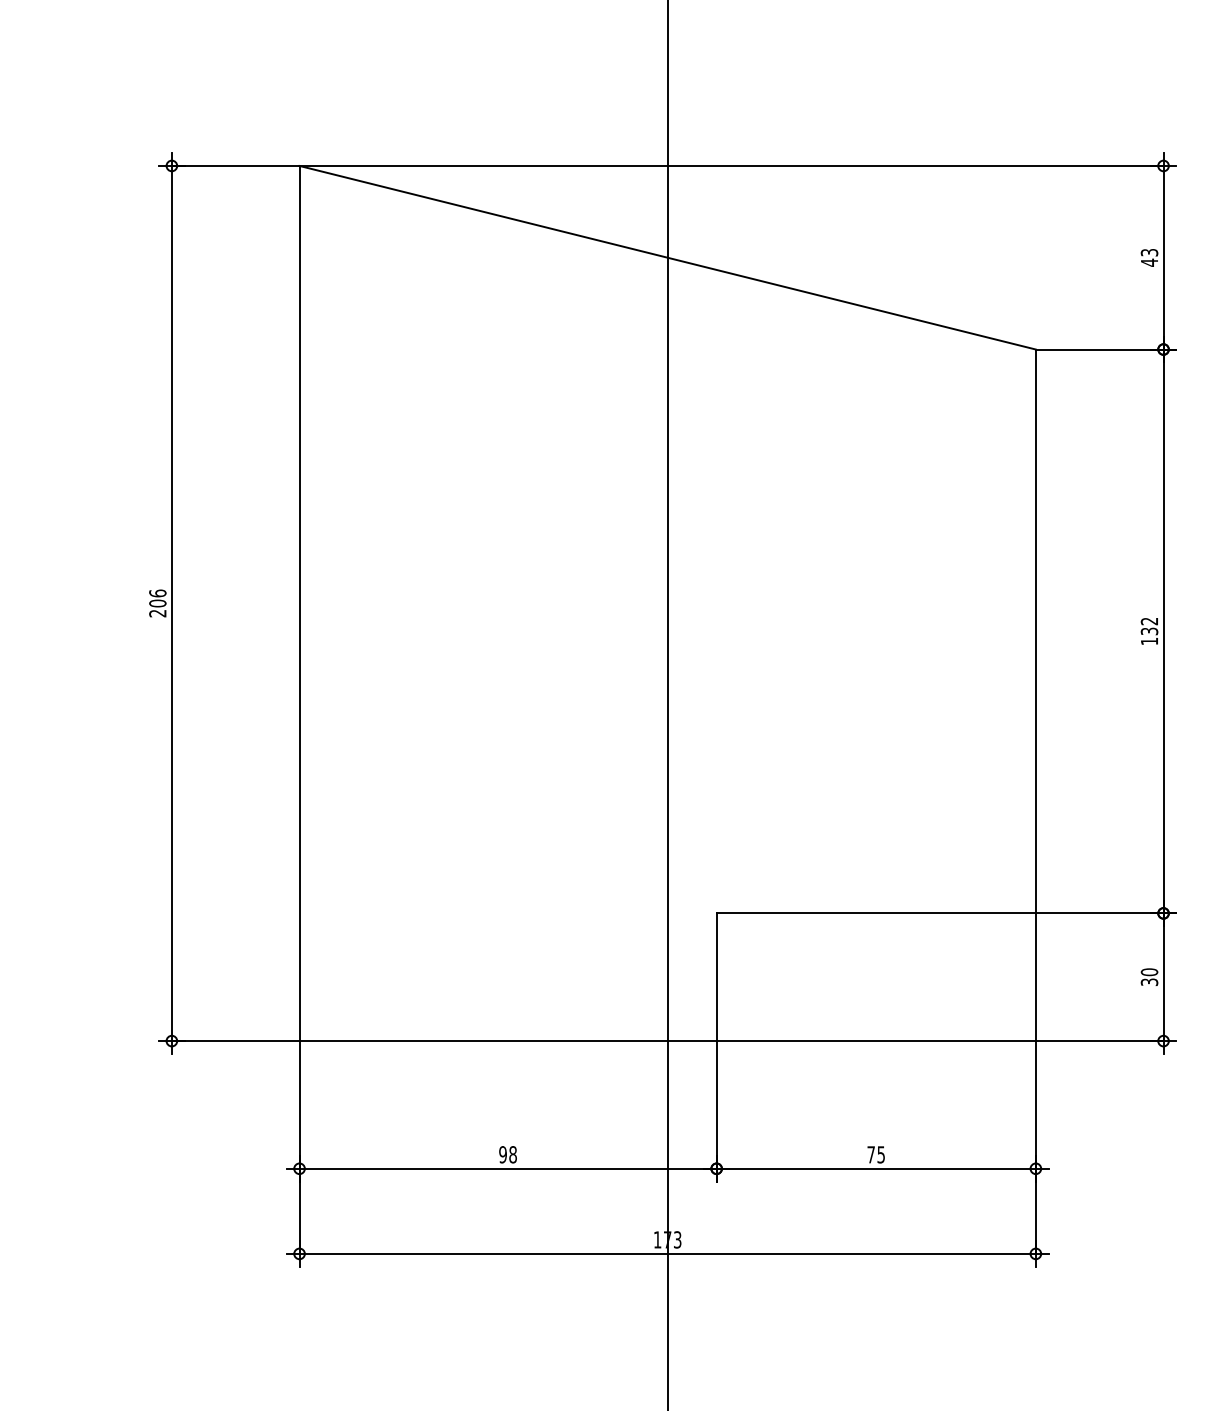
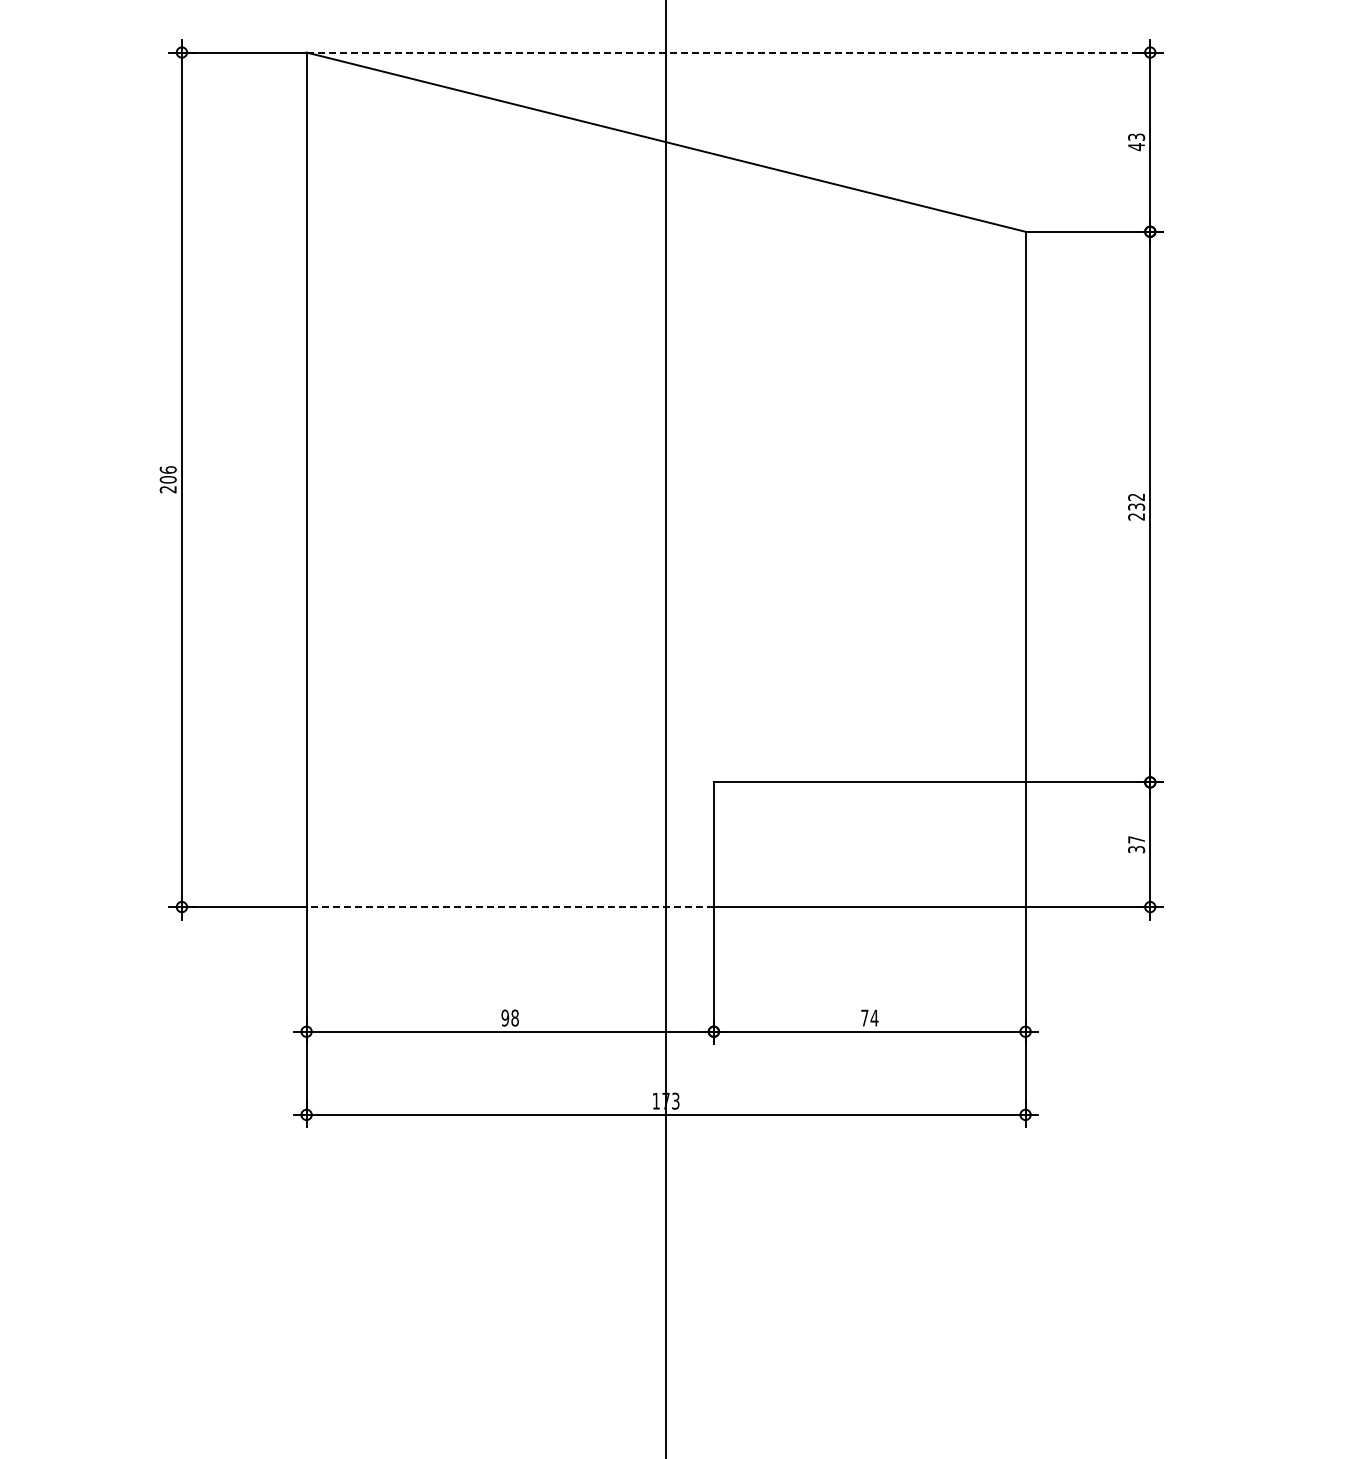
line: (731, 165) -> (728, 52), solid -> dashed
text: (1149, 641) -> (1136, 516), 132 -> 232
text: (1149, 971) -> (1136, 839), 30 -> 37
line: (508, 1041) -> (510, 907), solid -> dashed
text: (881, 1154) -> (874, 1017), 75 -> 74

